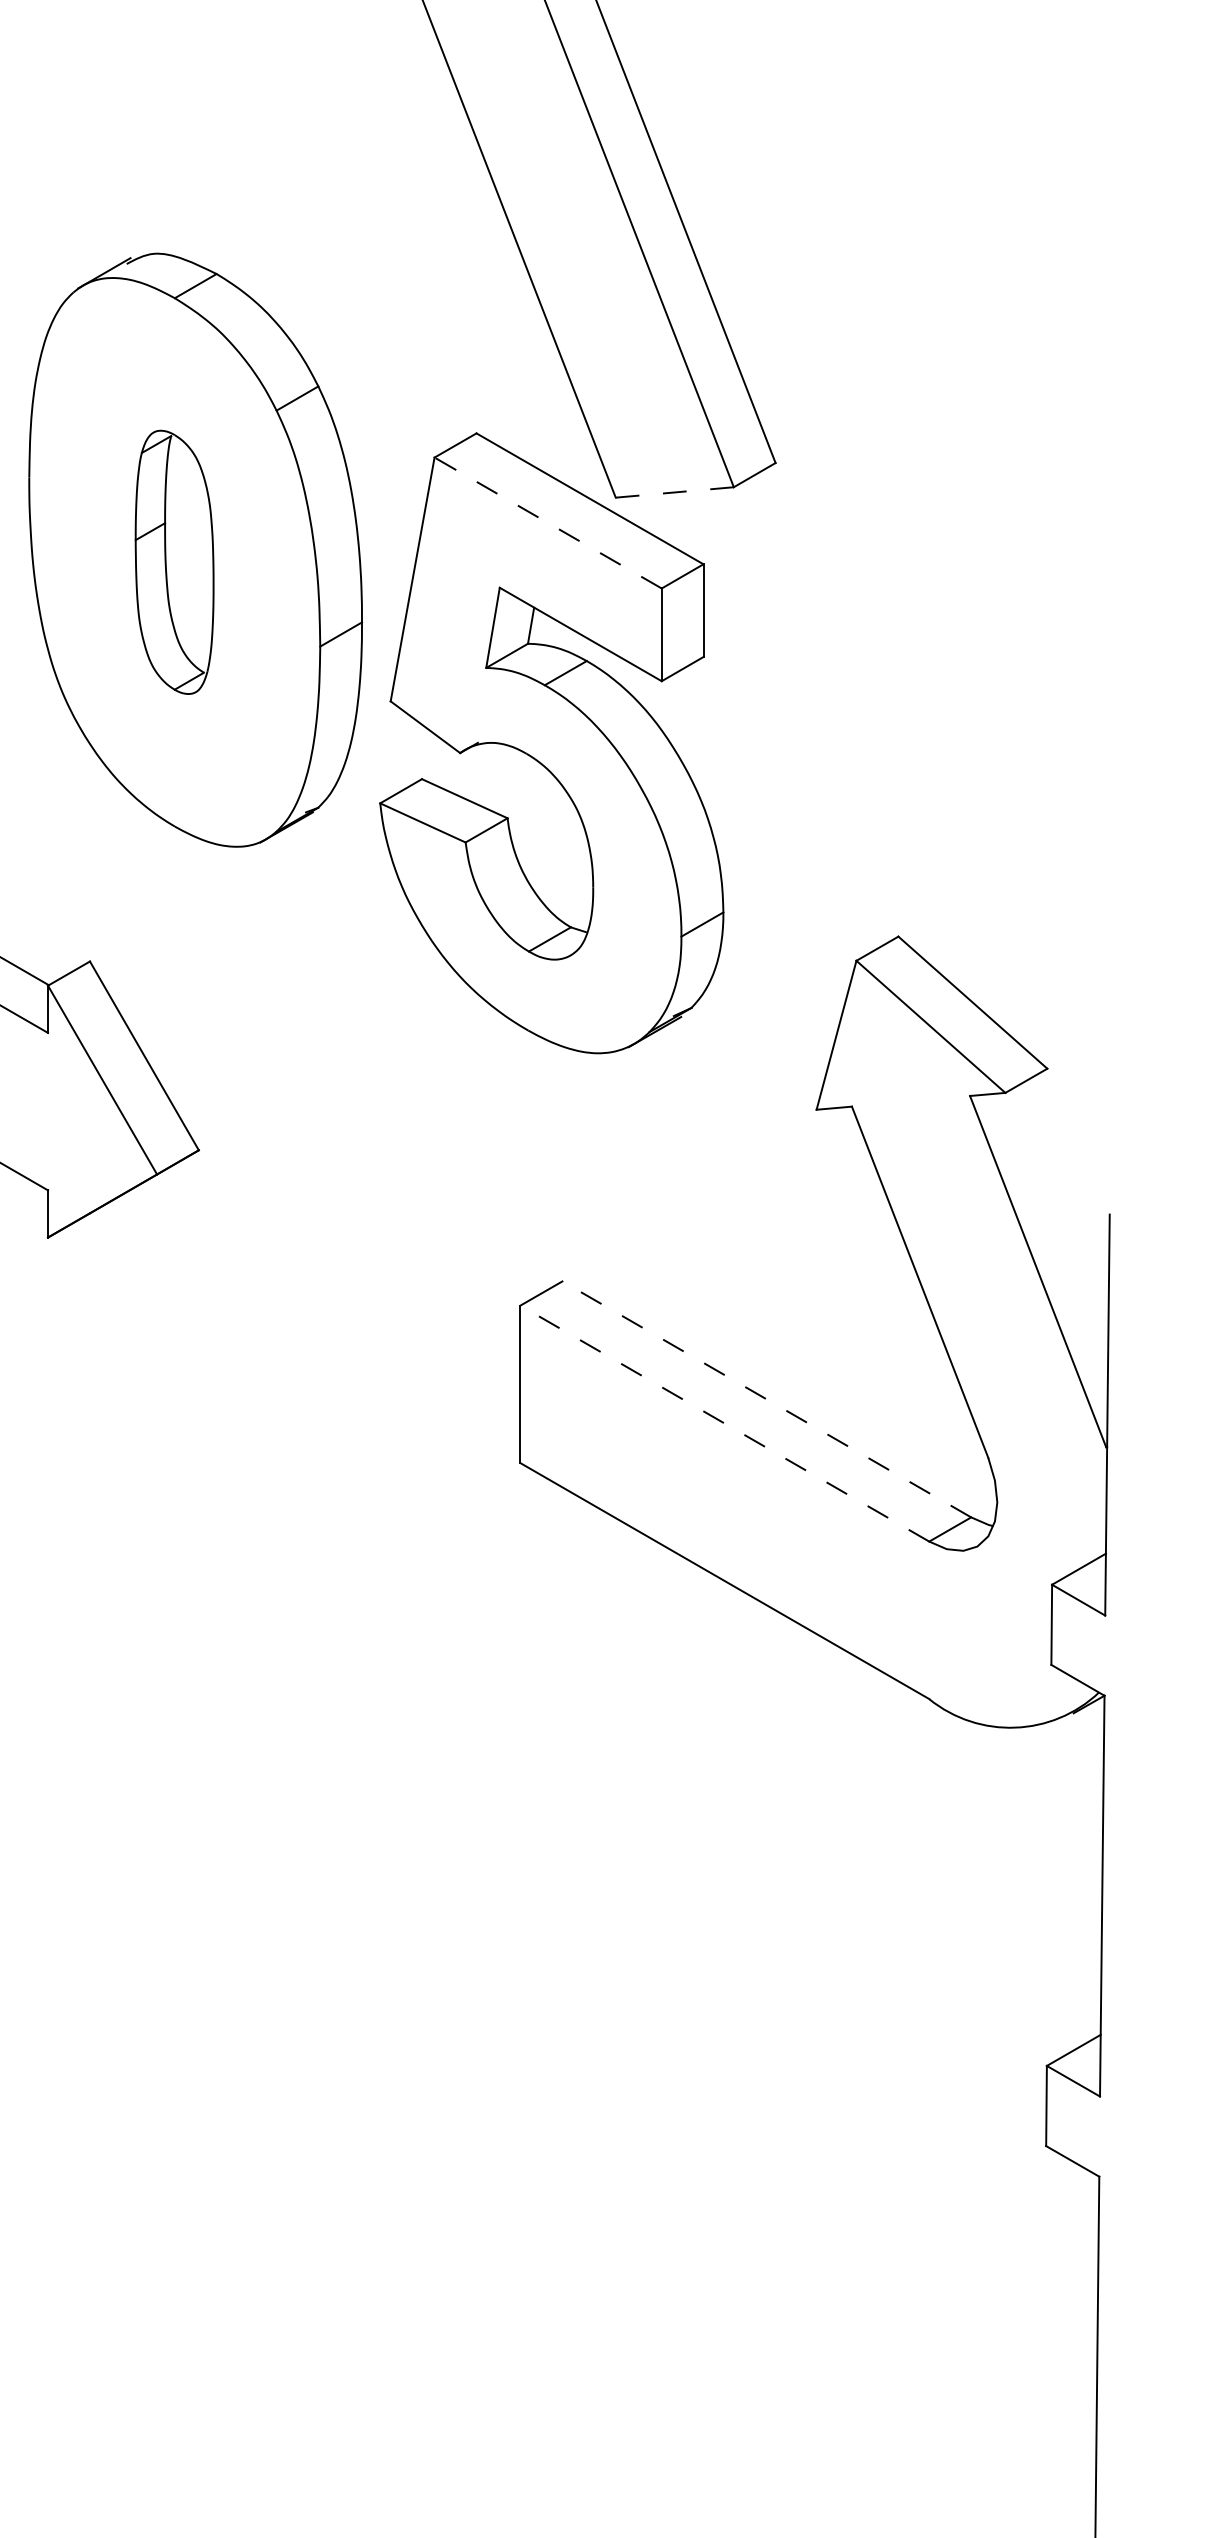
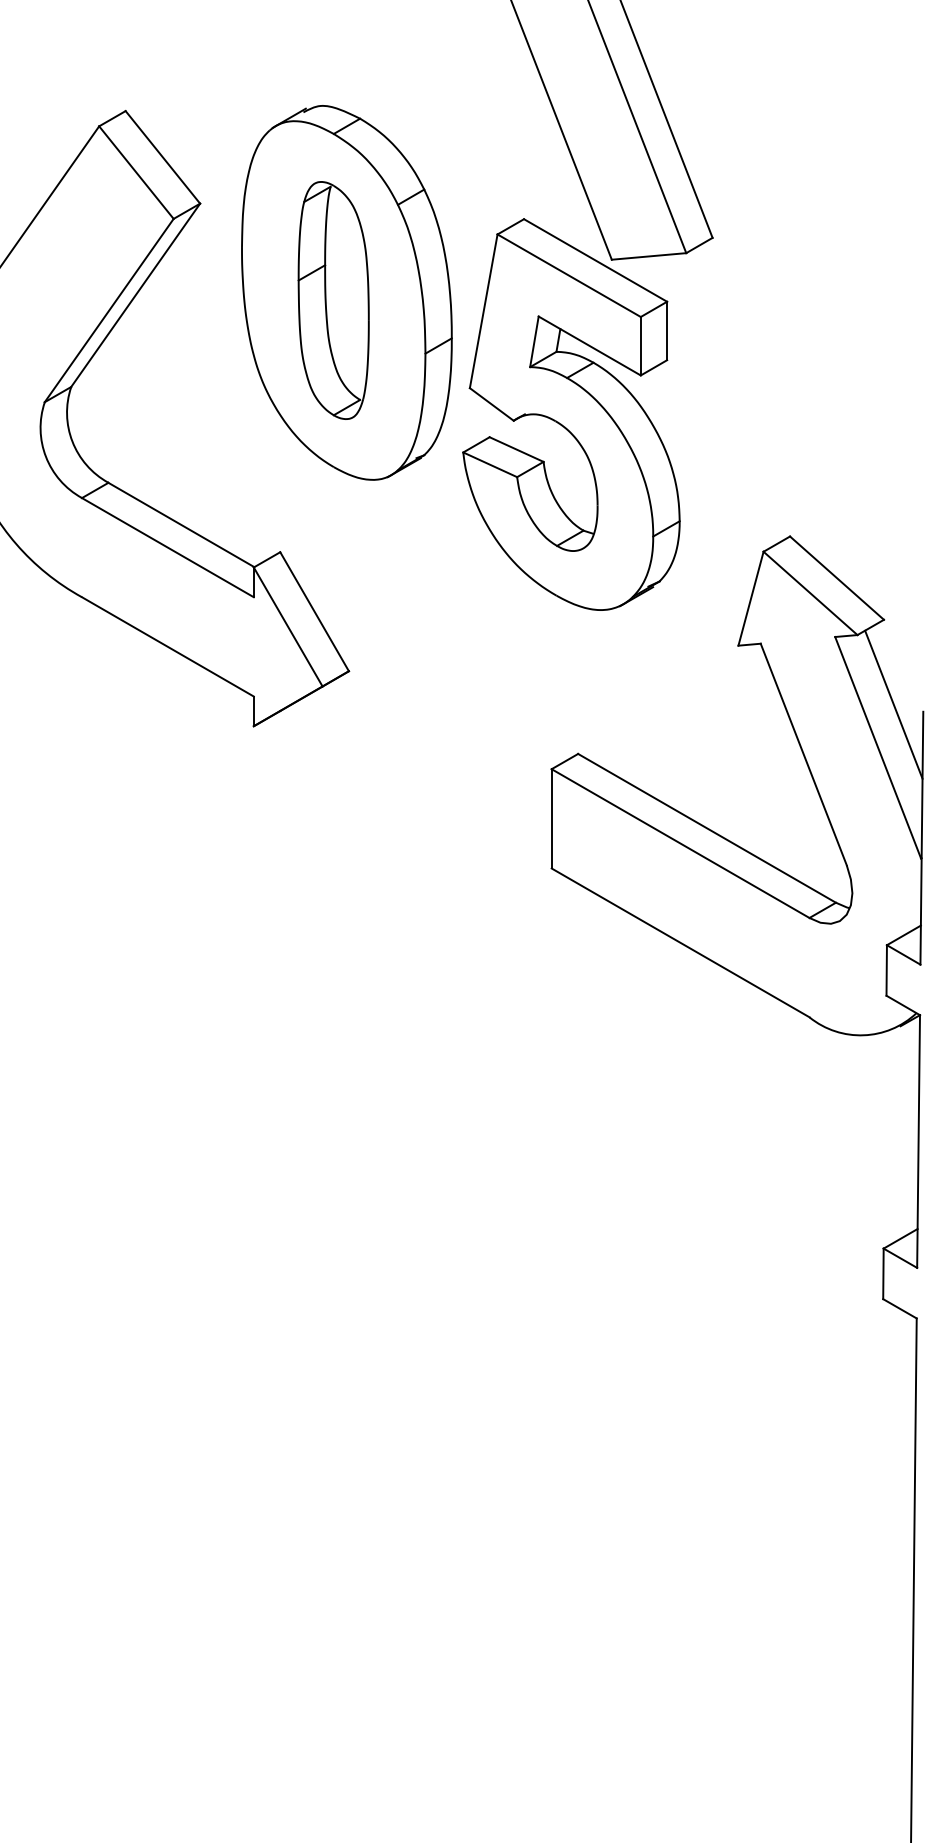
line: (675, 492) -> (649, 256), dashed -> solid
line: (548, 522) -> (569, 275), dashed -> solid
part: (174, 562) -> (333, 300), size x1.43
line: (1062, 1203) -> (893, 704), added
line: (767, 1399) -> (707, 828), dashed -> solid
line: (724, 1423) -> (680, 843), dashed -> solid

